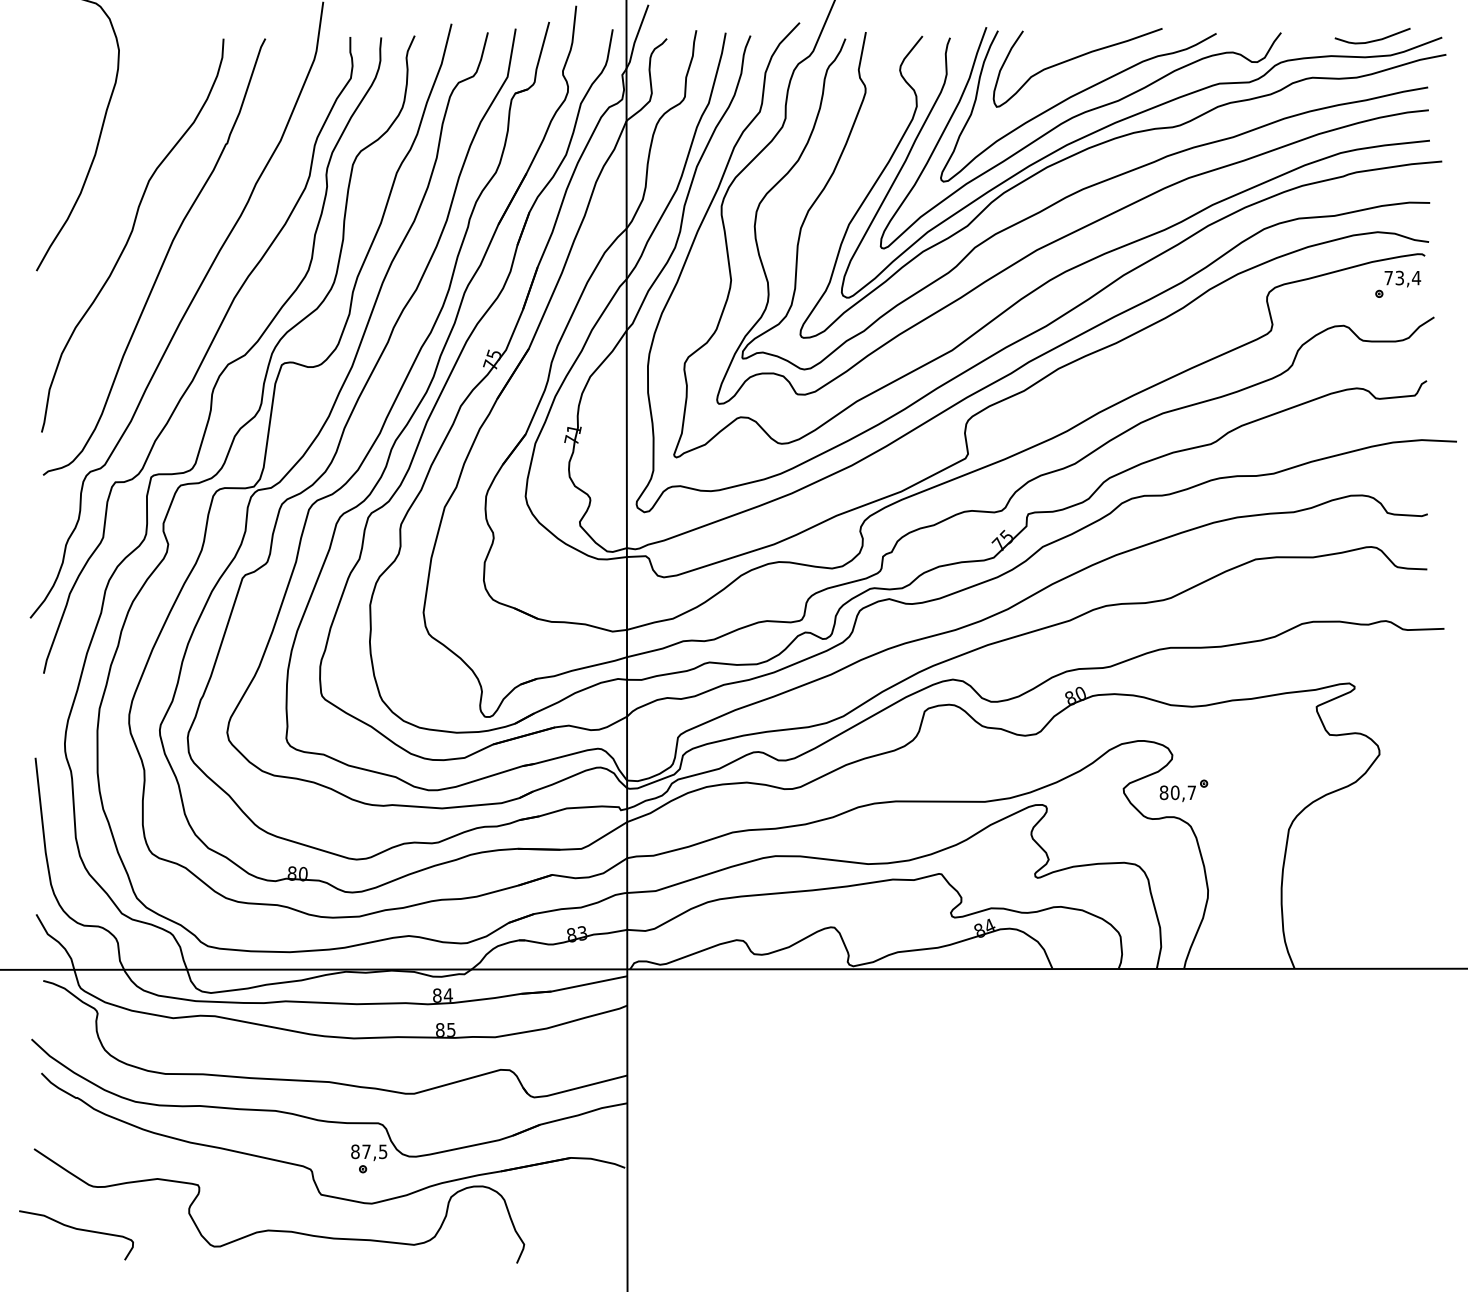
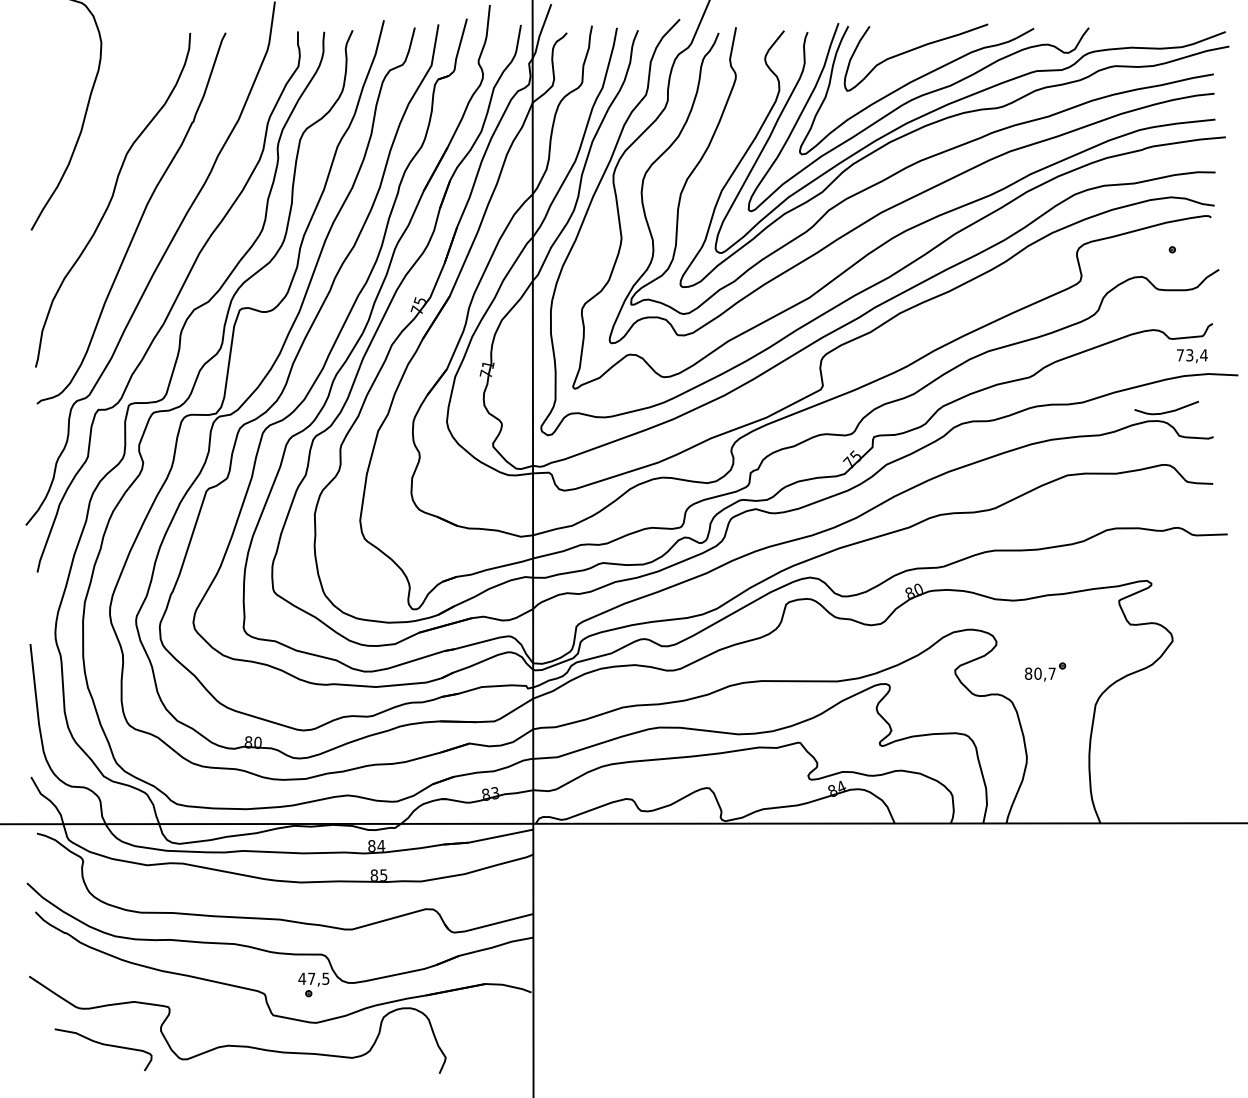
curve: (1372, 40) -> (1166, 411), moved
text: (1402, 278) -> (1192, 355), moved
part: (1183, 790) -> (1045, 671), moved
text: (354, 1151) -> (301, 978), 87,5 -> 47,5
curve: (78, 1230) -> (105, 1045), moved

